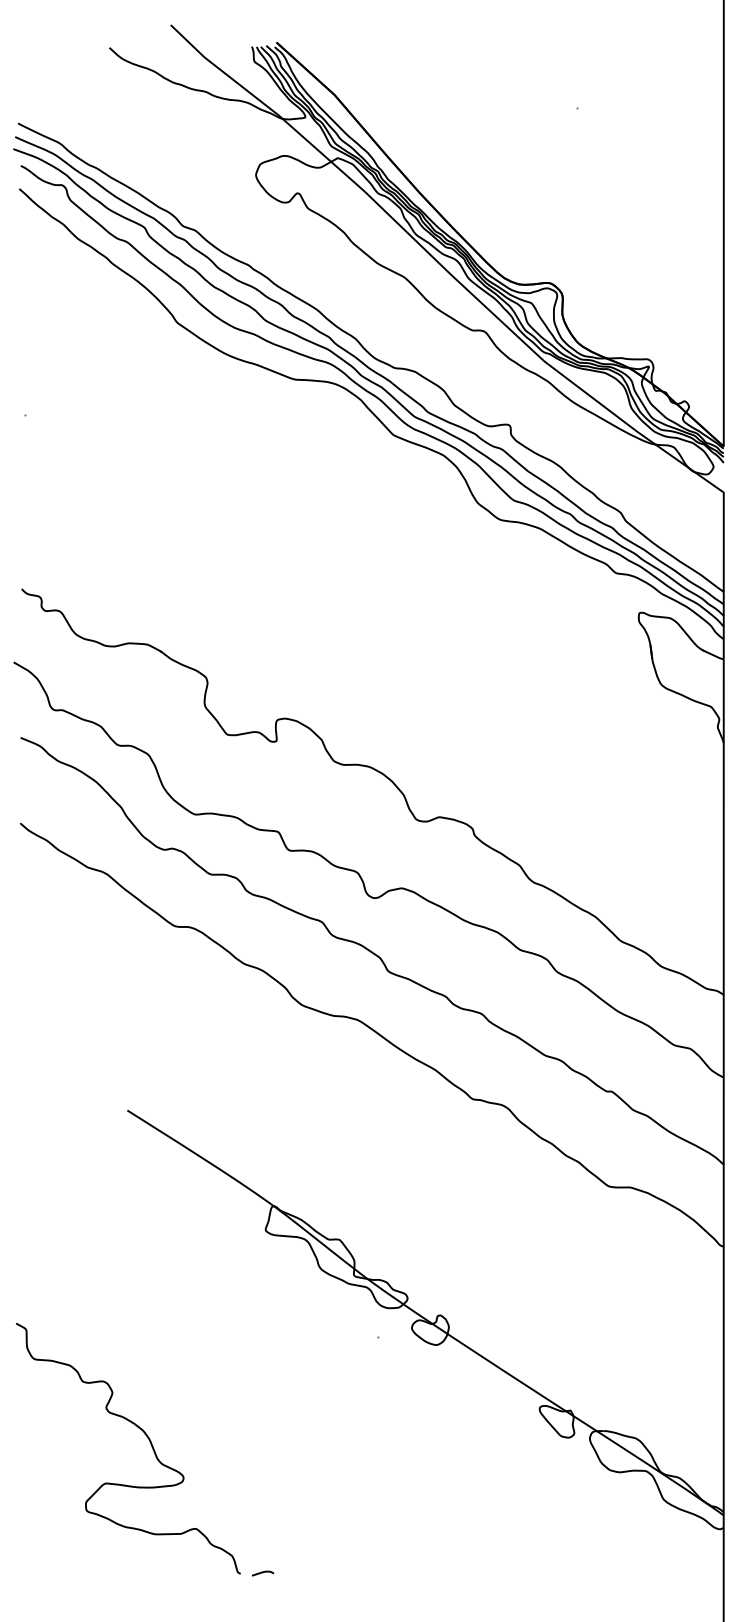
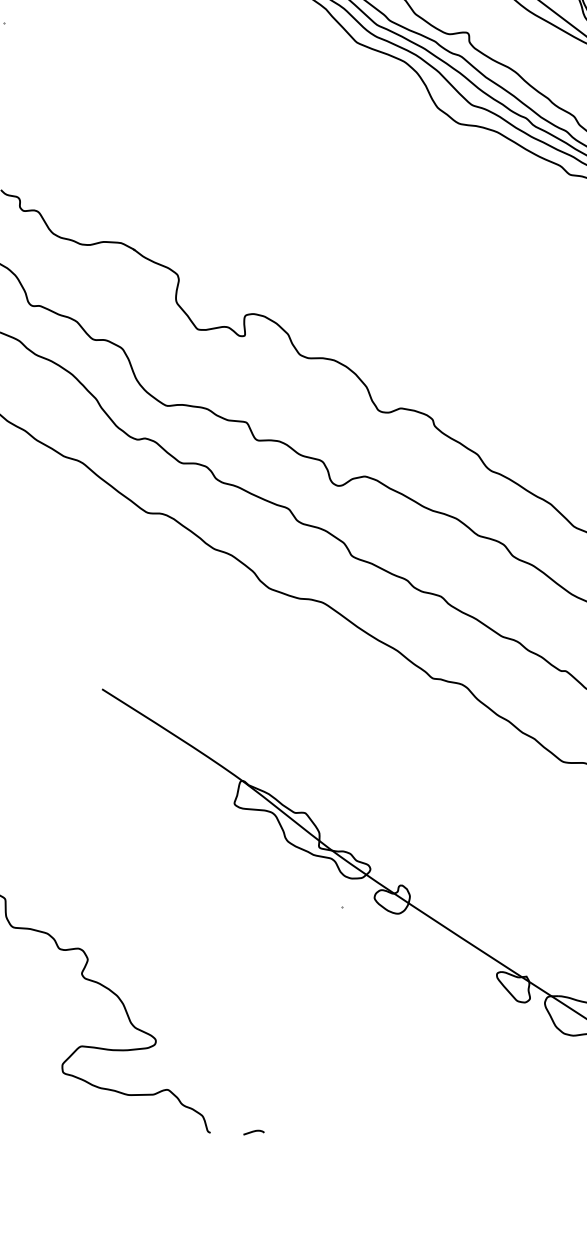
curve: (263, 1573) -> (254, 1132), moved

